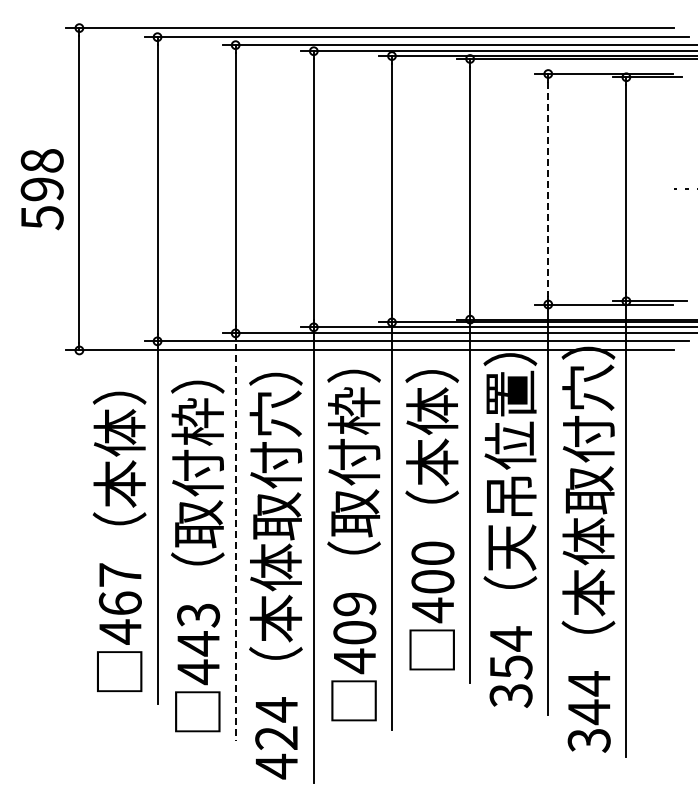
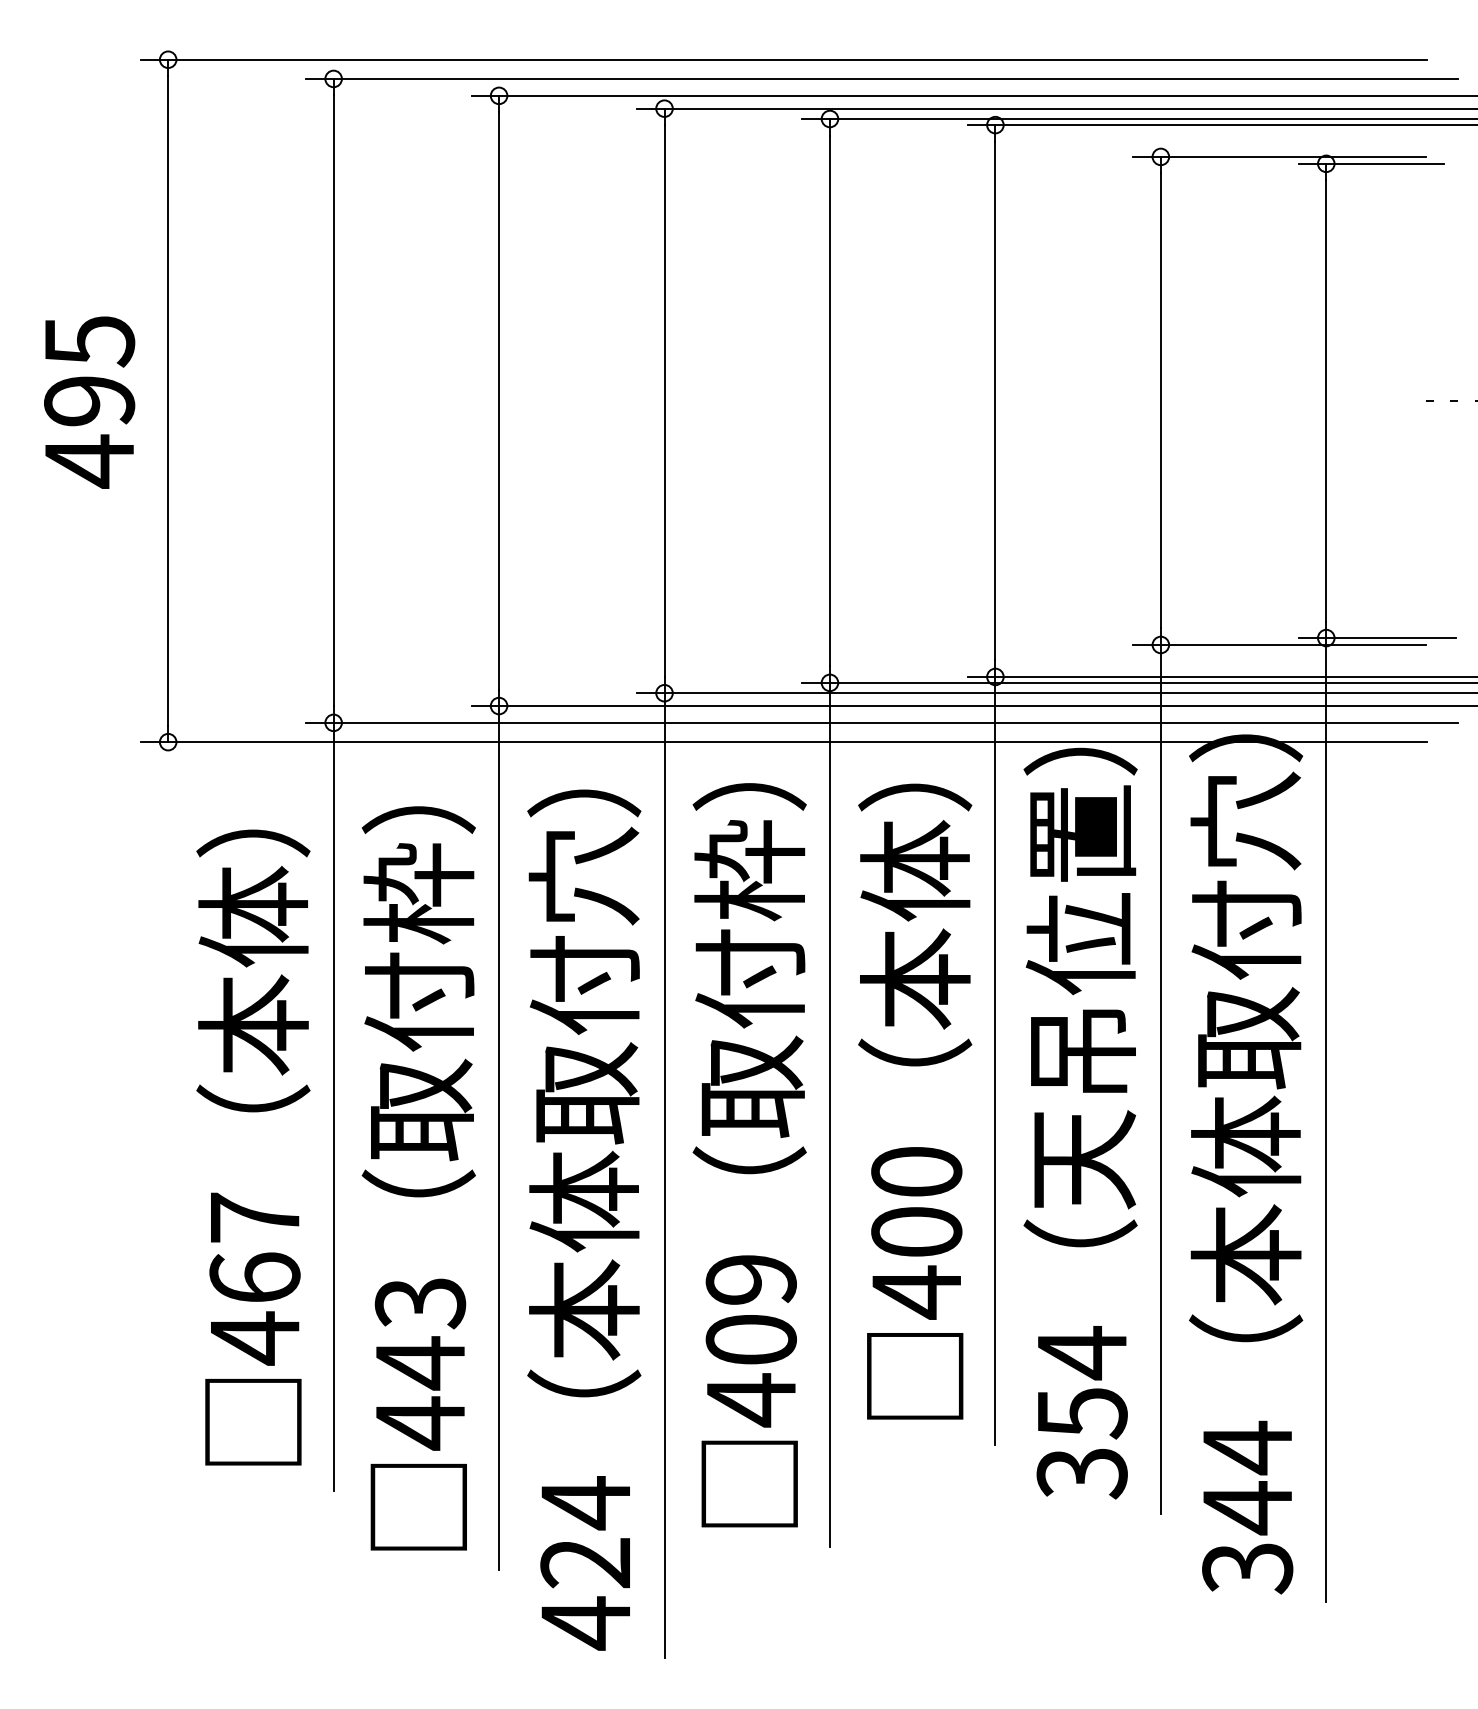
text: (41, 189) -> (87, 401), 598 -> 495
line: (548, 189) -> (1161, 401), dashed -> solid
line: (235, 537) -> (498, 1138), dashed -> solid

